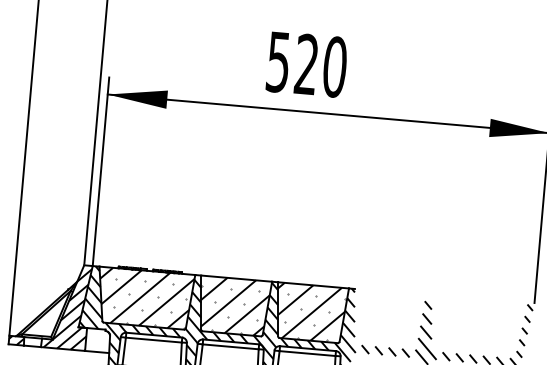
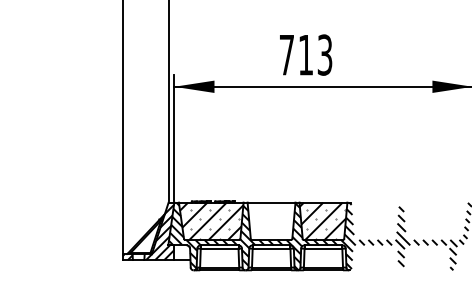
text: (306, 63) -> (305, 54), 520 -> 713
hatch: (234, 305) -> (271, 220), removed

